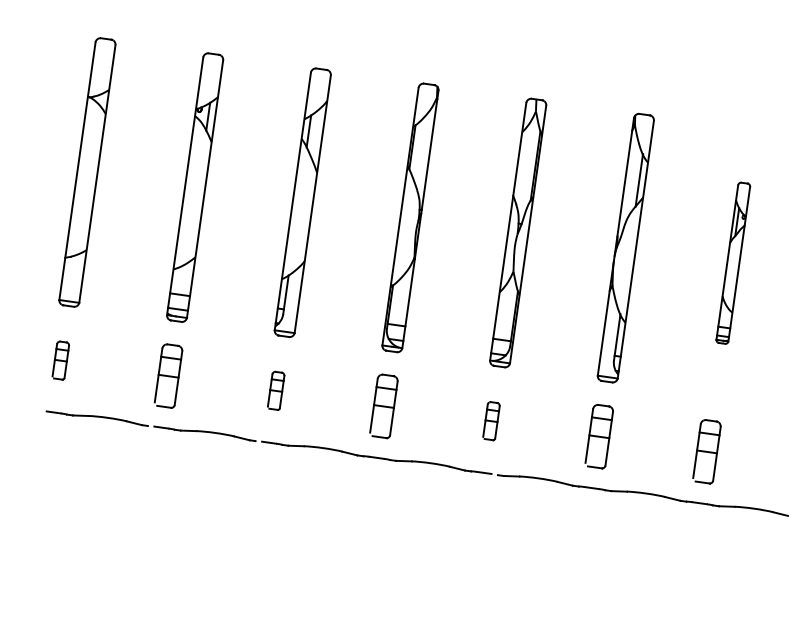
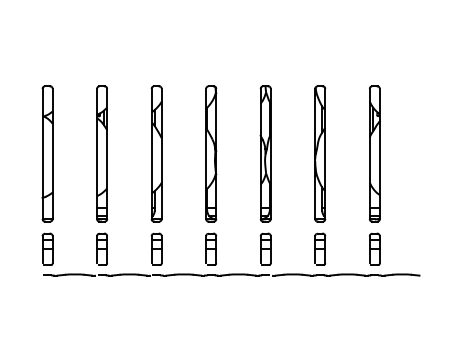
part: (733, 262) -> (374, 153), size x1.67
part: (60, 359) -> (47, 248), size x1.67
part: (276, 389) -> (156, 248), size x1.67
part: (491, 419) -> (265, 248), size x1.67

